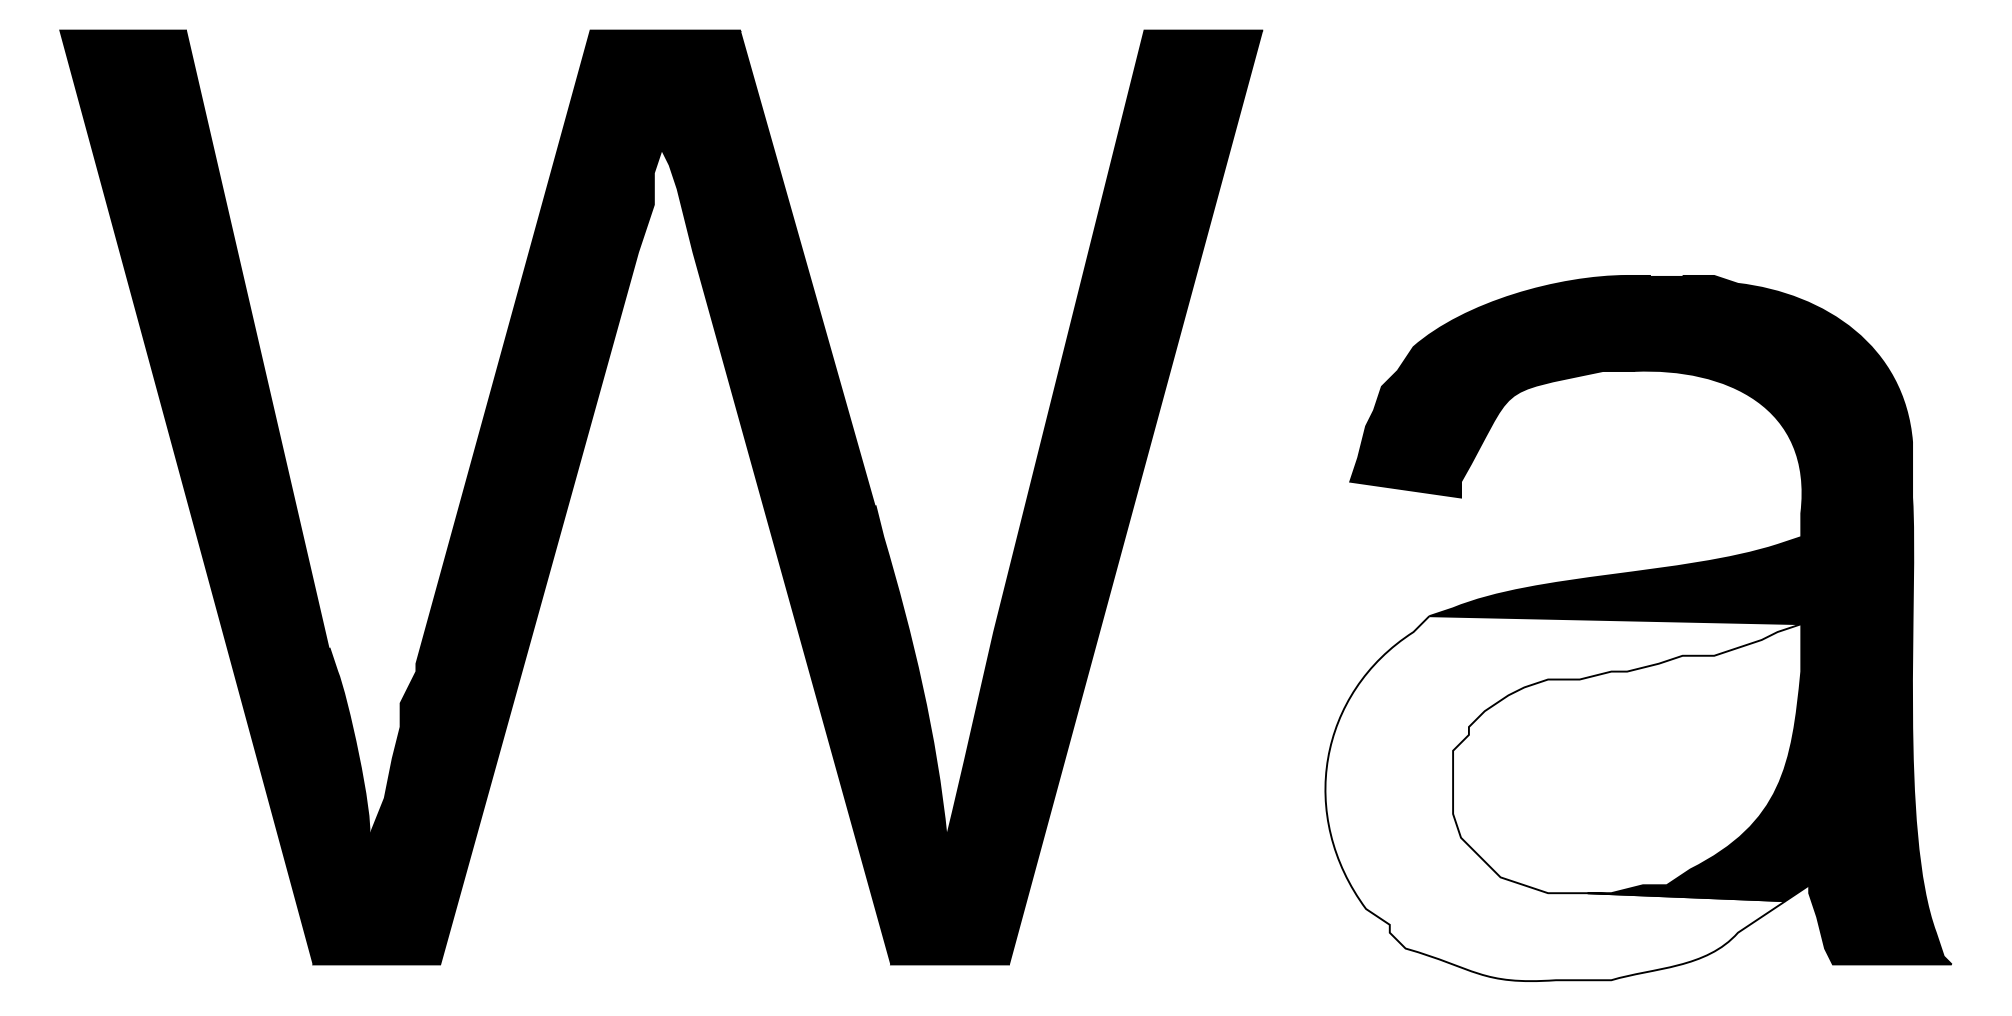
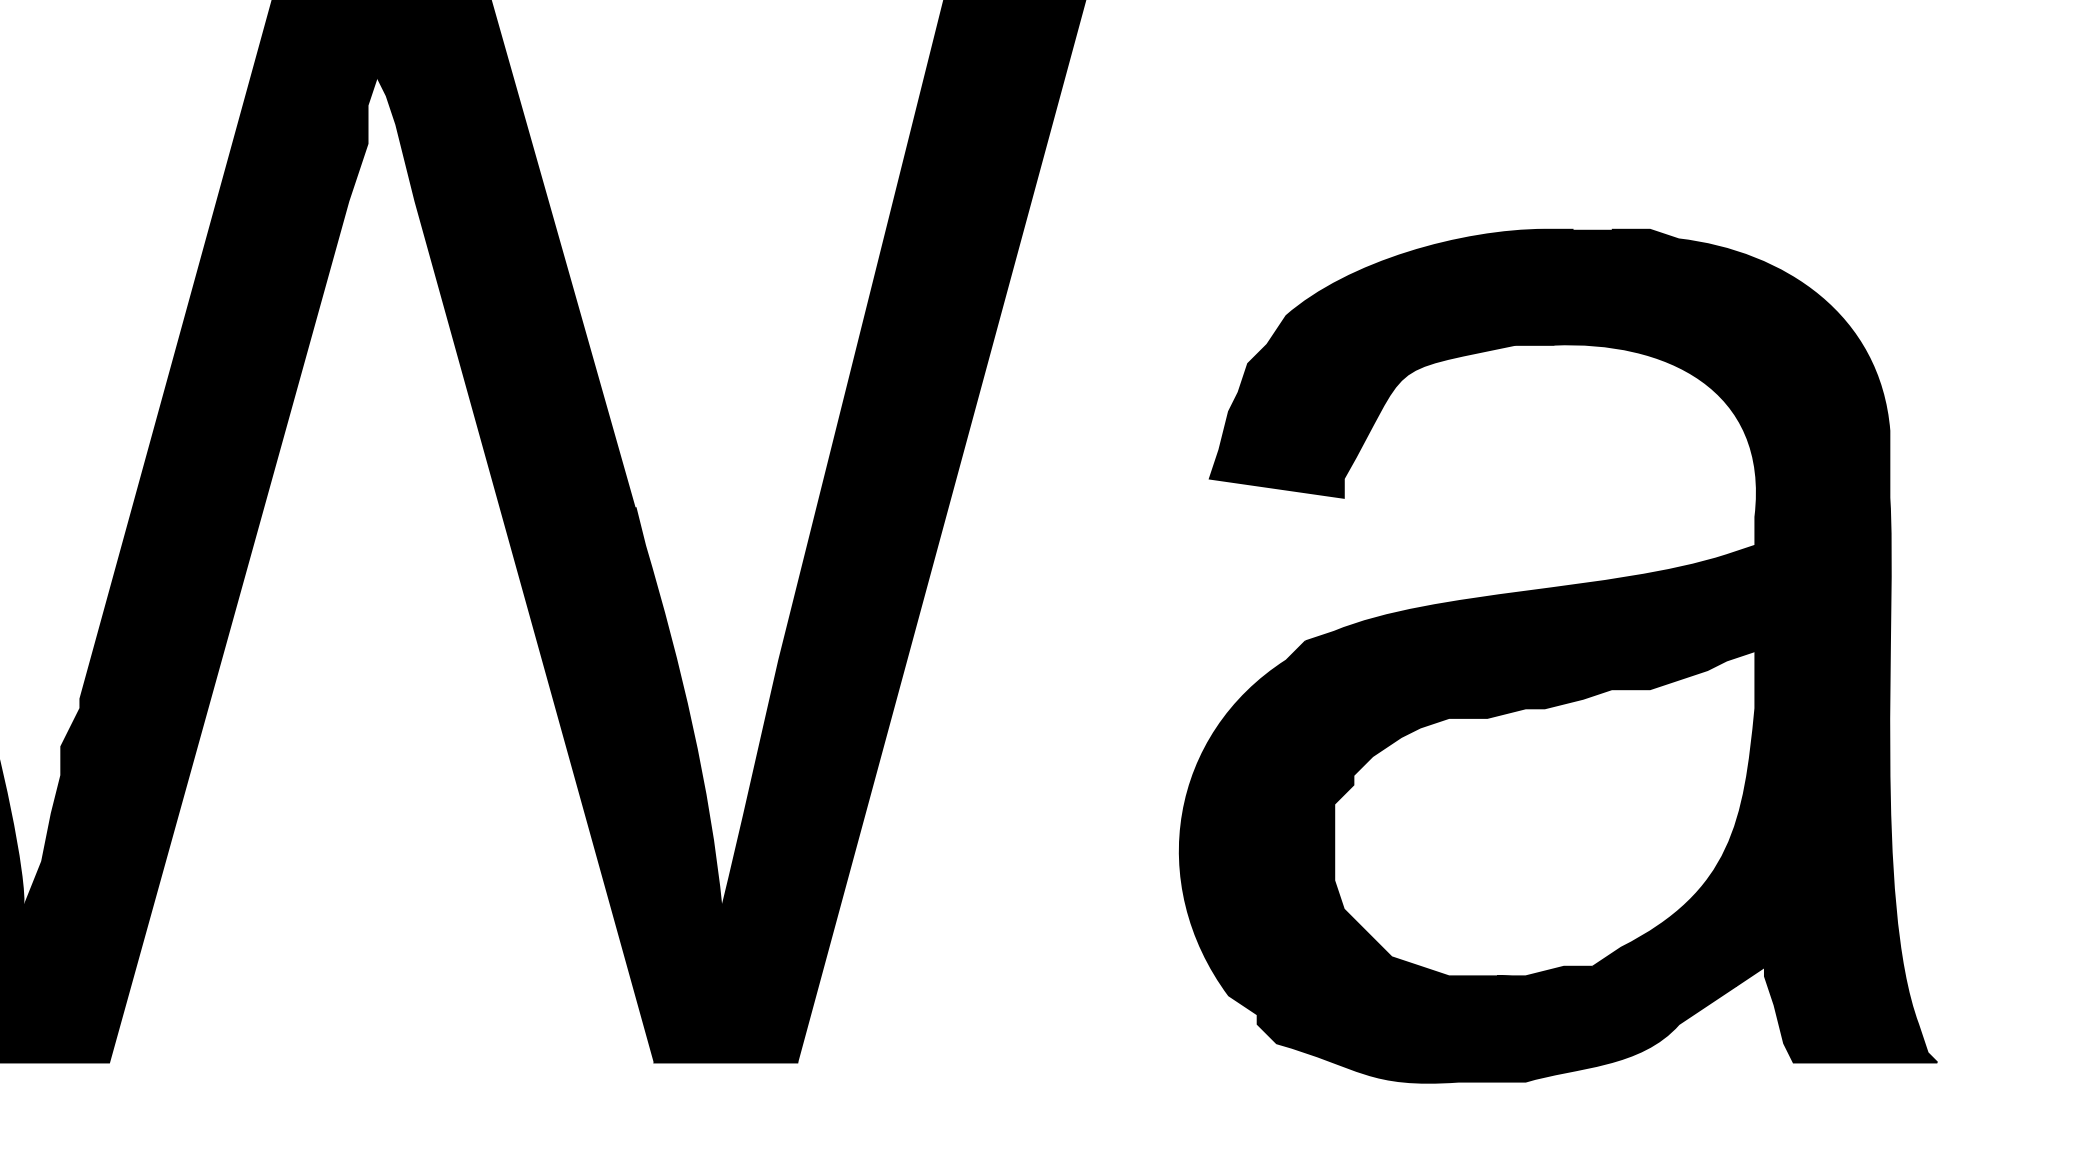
fill: (1563, 798) -> (1467, 861), added

